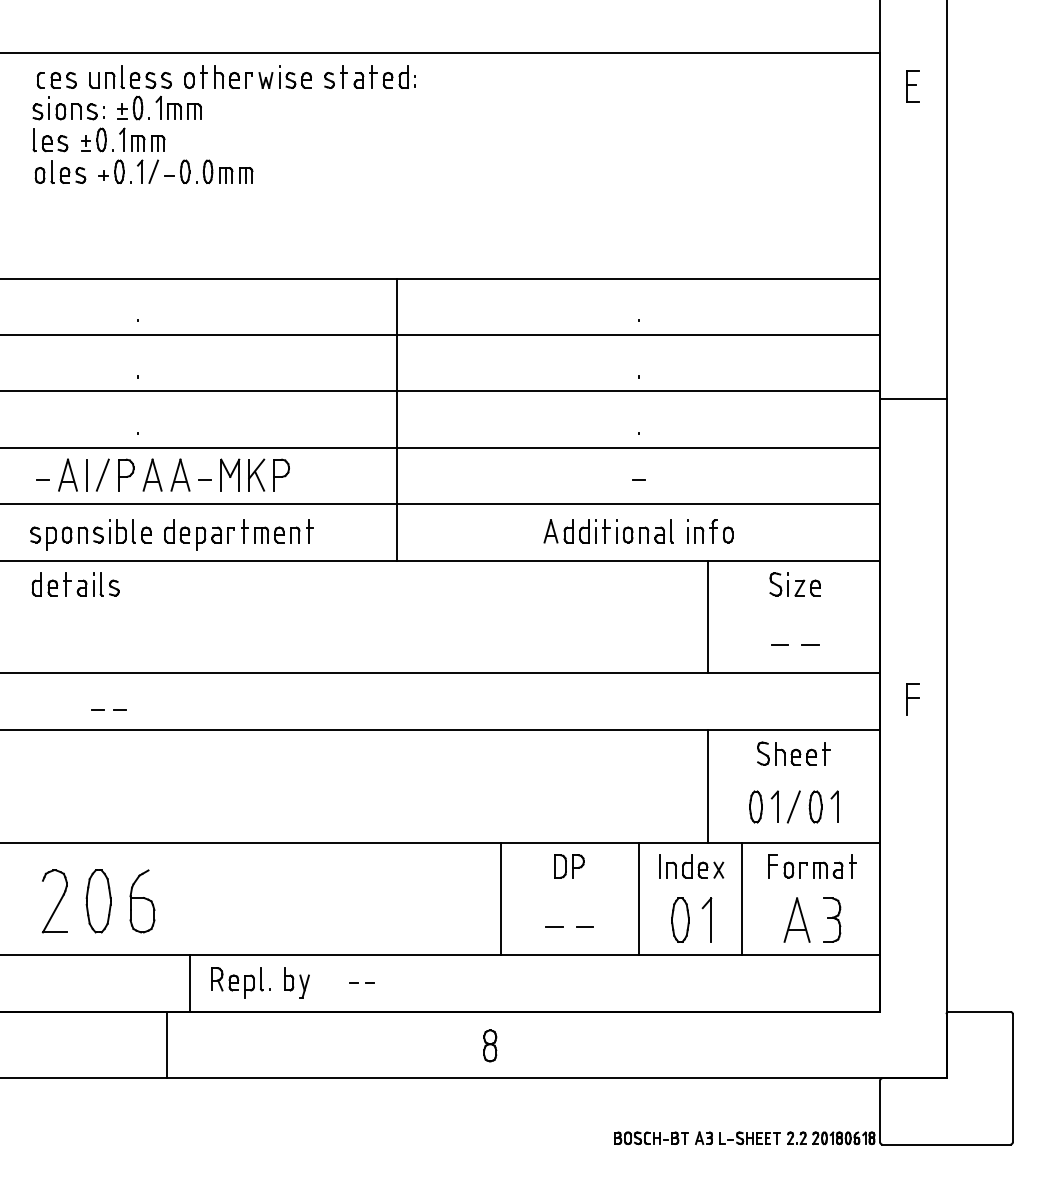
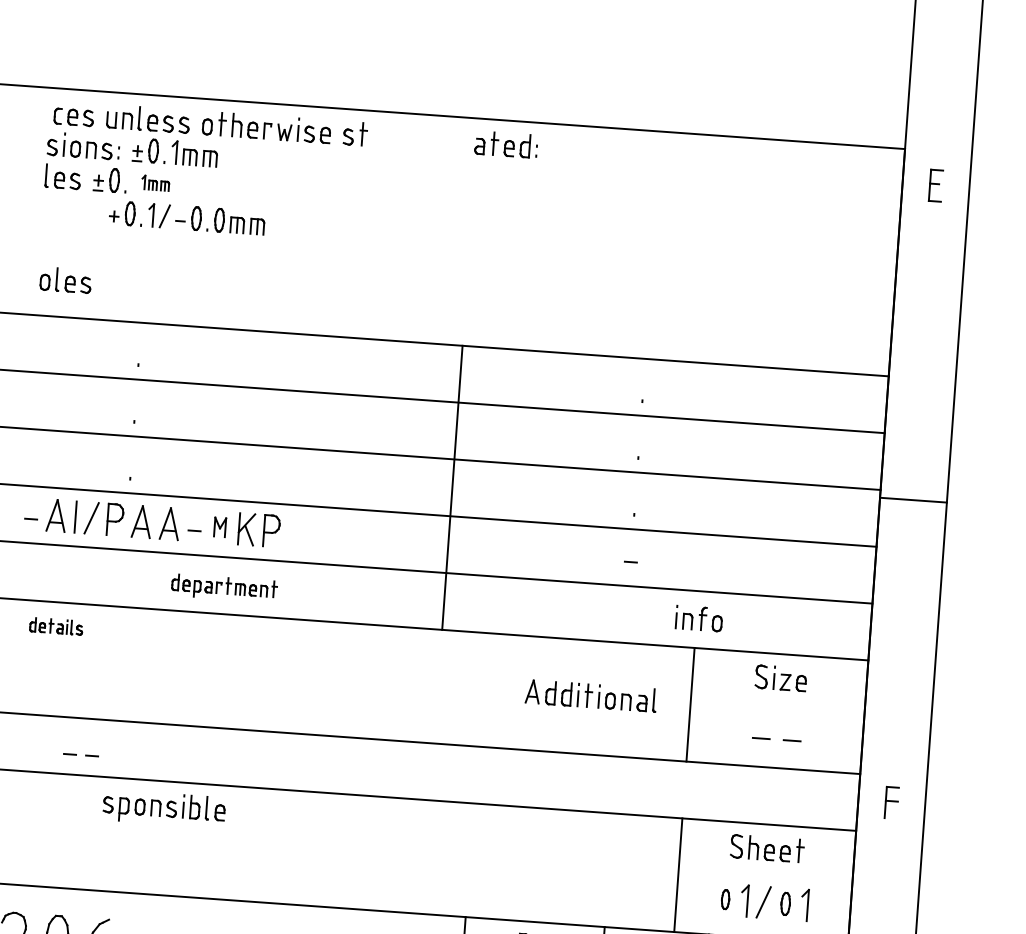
part: (384, 76) -> (505, 144), moved
part: (142, 139) -> (155, 183), size x0.6
part: (60, 171) -> (65, 279), moved
line: (397, 419) -> (452, 487), moved
part: (230, 474) -> (220, 526), size x0.6
part: (608, 531) -> (590, 696), moved
part: (90, 534) -> (163, 808), moved
part: (238, 534) -> (224, 587), size x0.7
part: (75, 584) -> (56, 626), size x0.6
part: (755, 806) -> (725, 899), size x0.6
part: (815, 806) -> (785, 903), size x0.7

